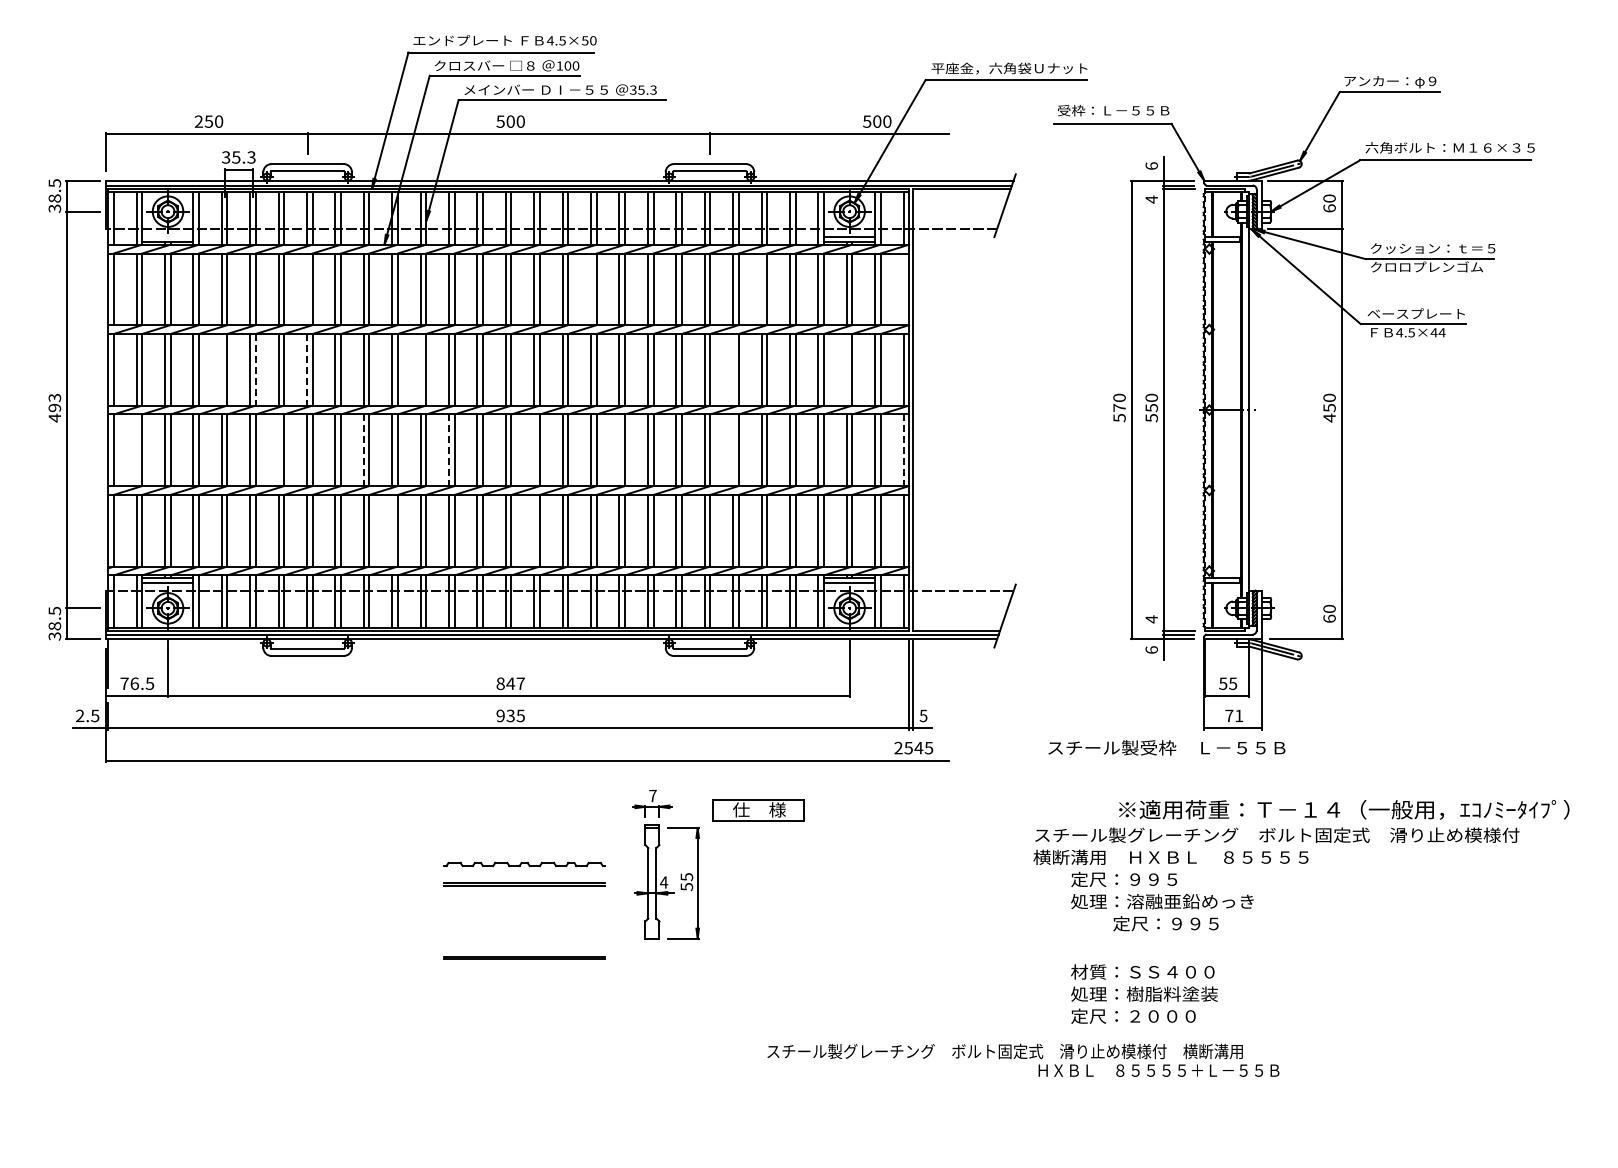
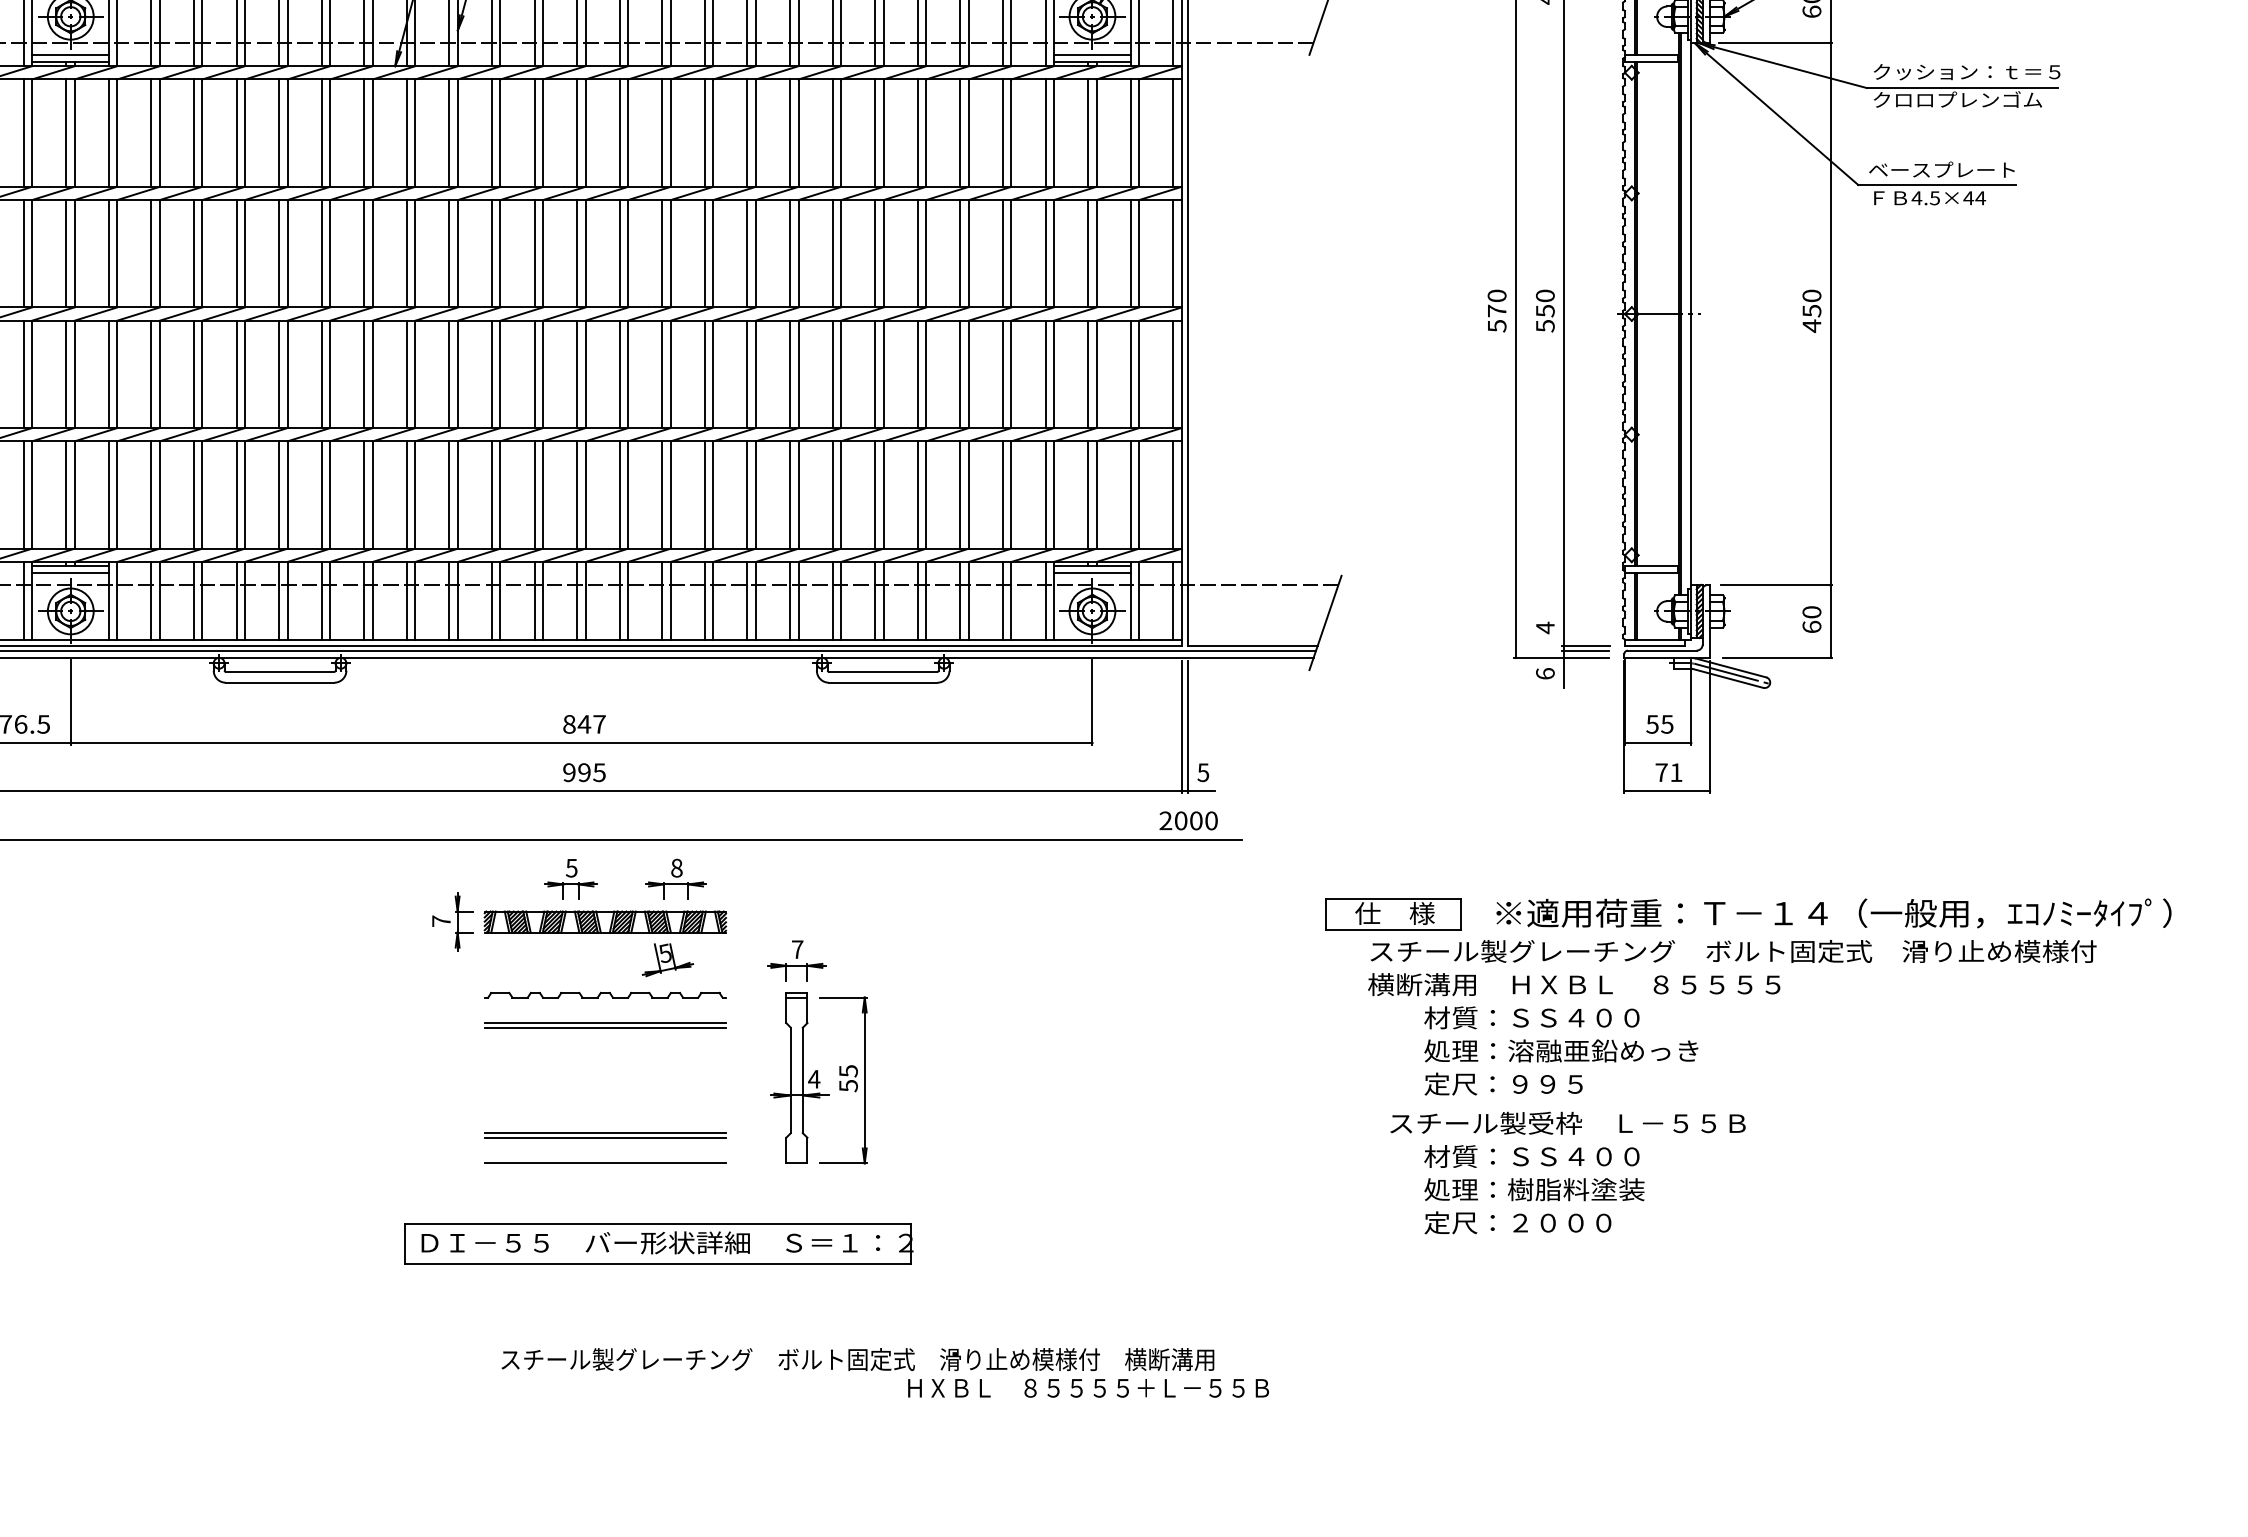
line: (167, 237) -> (69, 55), added
line: (307, 289) -> (279, 133), added
line: (591, 289) -> (705, 133), added
line: (761, 289) -> (960, 133), added
line: (903, 289) -> (1173, 133), added
line: (221, 369) -> (150, 253), added
line: (255, 369) -> (201, 253), dashed -> solid
line: (307, 369) -> (279, 253), dashed -> solid
line: (420, 369) -> (449, 253), added
line: (733, 369) -> (918, 253), added
line: (846, 369) -> (1087, 253), added
line: (136, 450) -> (23, 374), added
line: (278, 450) -> (236, 374), added
line: (363, 450) -> (363, 374), dashed -> solid
line: (449, 450) -> (492, 374), dashed -> solid
line: (534, 450) -> (620, 374), added
line: (619, 450) -> (747, 374), added
line: (733, 450) -> (918, 374), added
line: (903, 450) -> (1173, 374), dashed -> solid
line: (392, 530) -> (407, 494), added
line: (534, 530) -> (620, 494), added
line: (1305, 591) -> (1775, 586), added
text: (510, 716) -> (584, 773), 935 -> 995
text: (918, 747) -> (1195, 819), 2545 -> 2000
text: (1166, 747) -> (1567, 1122), moved
part: (758, 810) -> (1393, 914), moved
part: (507, 812) -> (579, 917), added
part: (656, 864) -> (802, 1052), moved
text: (1142, 879) -> (1531, 1017), 定尺：９９５ -> 材質：ＳＳ４００
text: (1165, 923) -> (1503, 1083), moved
line: (524, 976) -> (605, 1163), added
part: (560, 1030) -> (659, 1244), added
text: (1023, 1059) -> (885, 1371), moved

